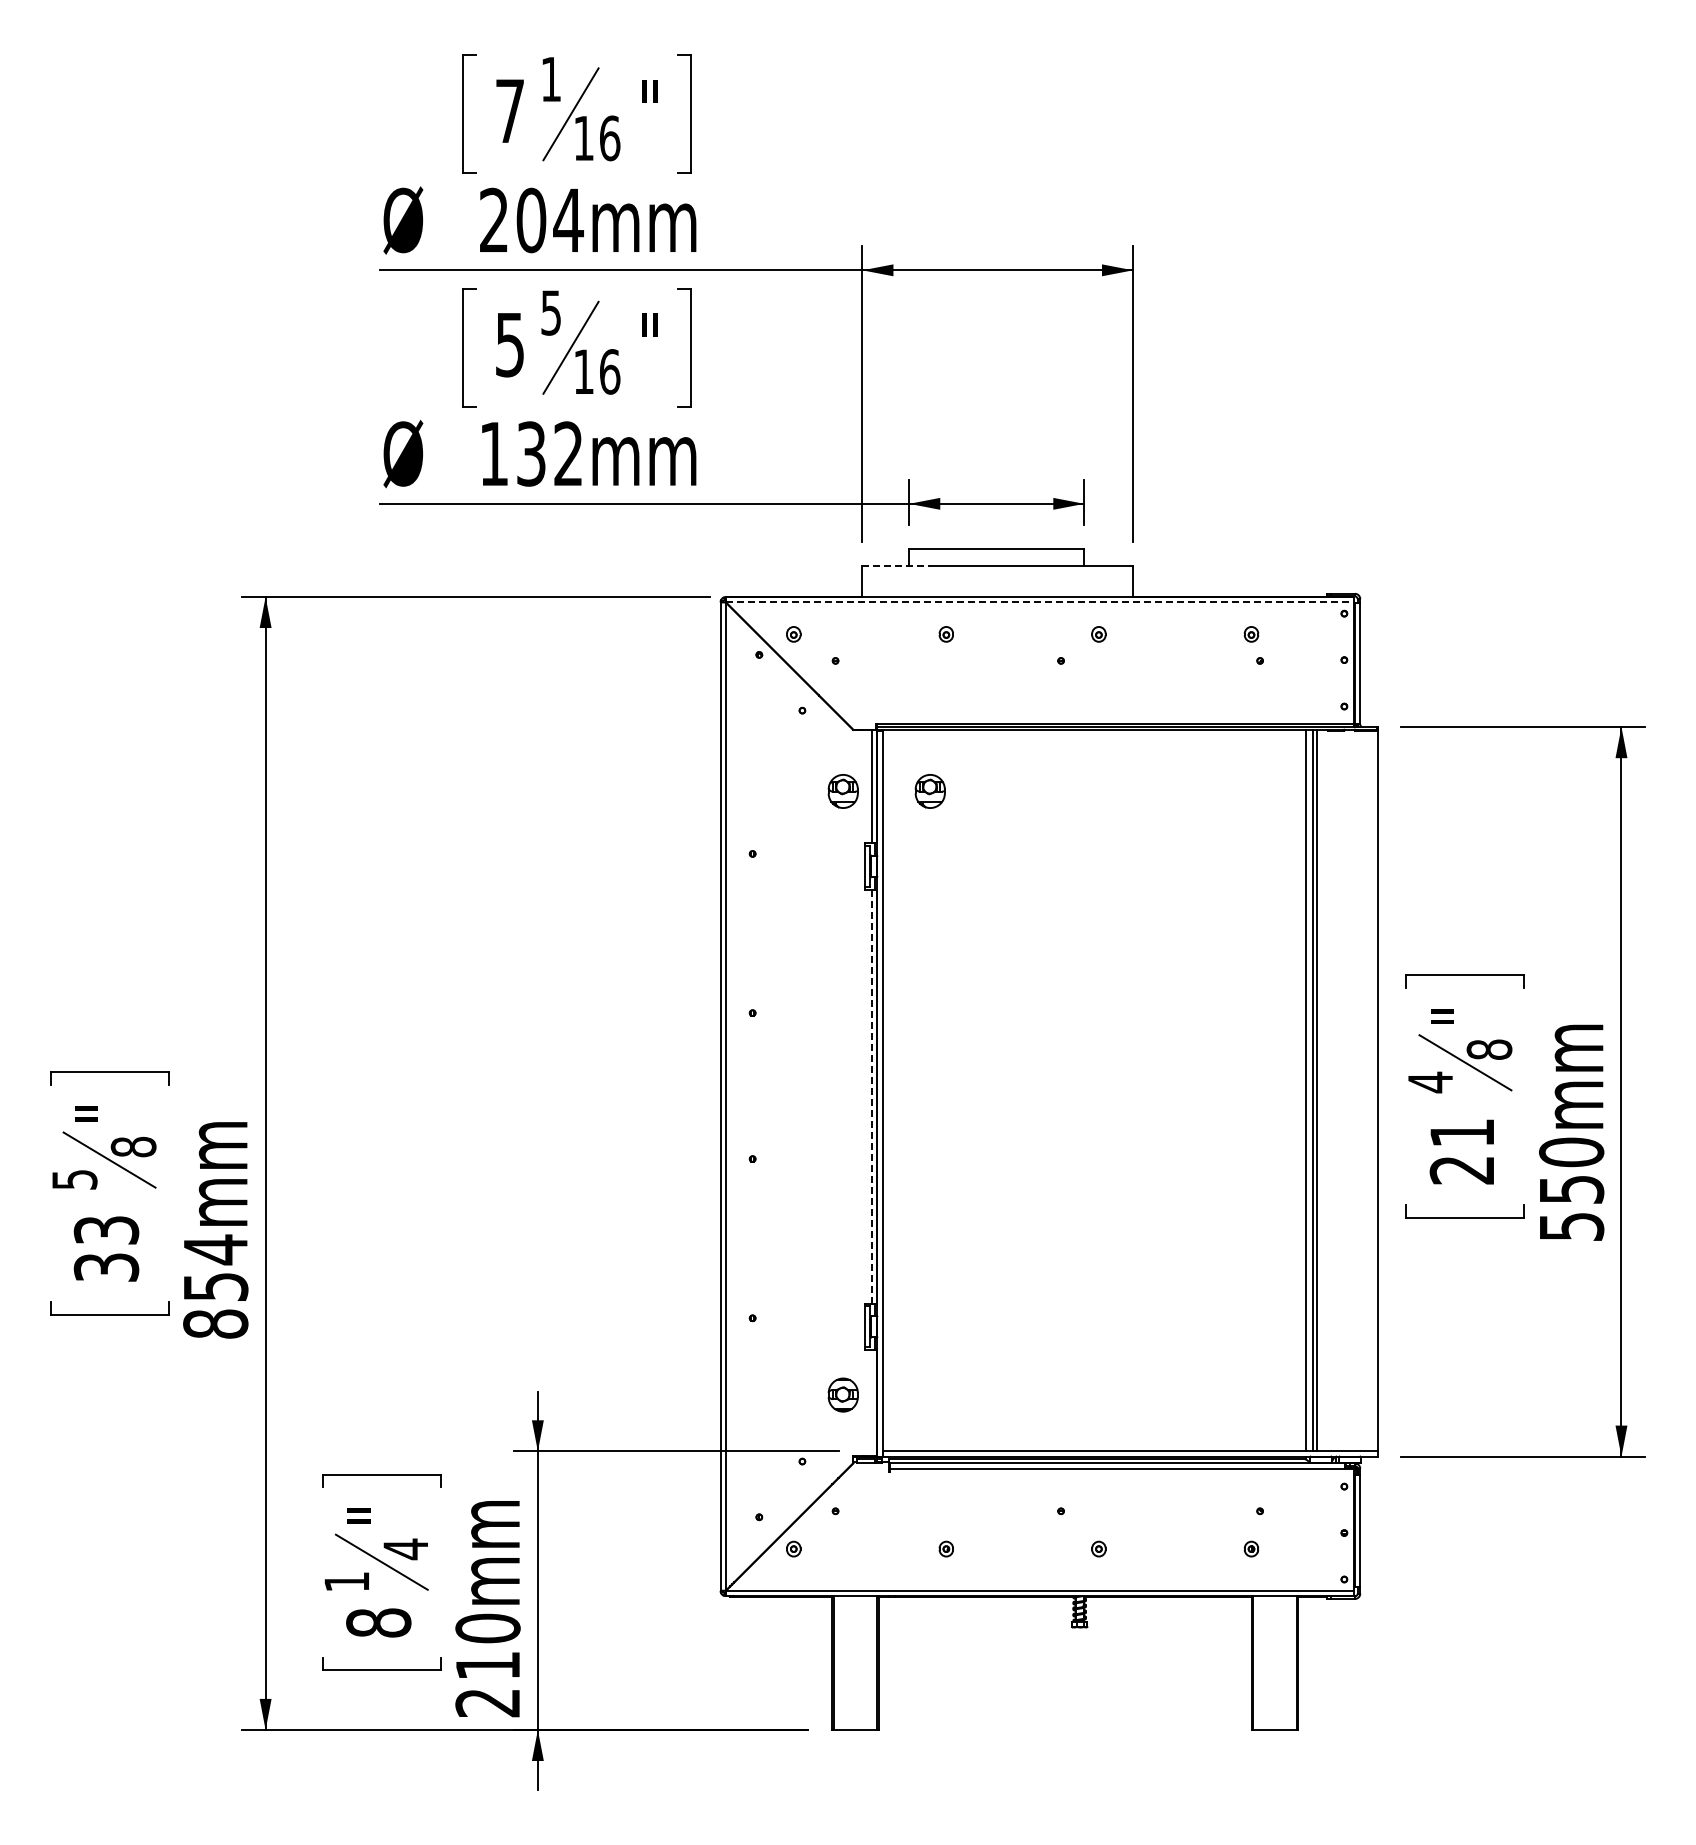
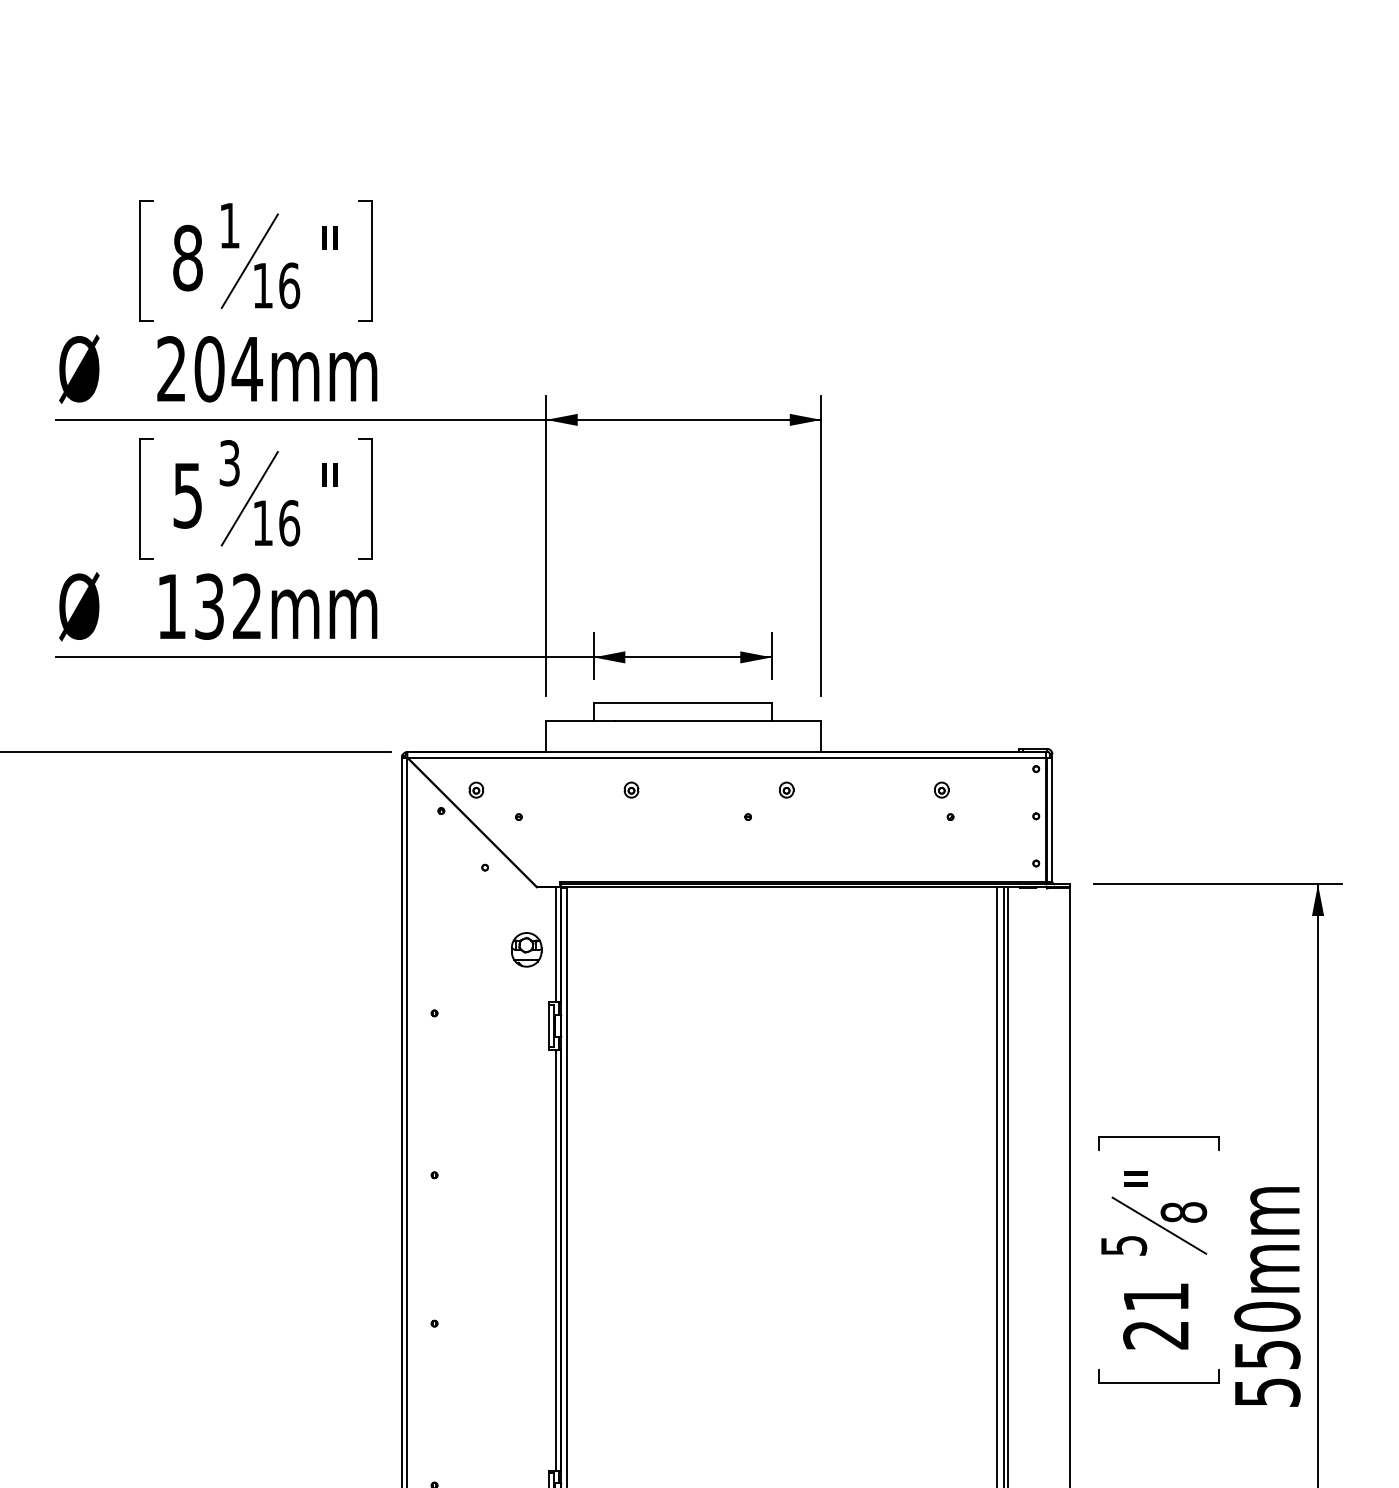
text: (509, 110) -> (187, 257), 7 -> 8
text: (551, 312) -> (229, 462), 5 -> 3
line: (896, 566) -> (580, 721), dashed -> solid
line: (1040, 602) -> (727, 757), dashed -> solid
part: (929, 791) -> (614, 949), removed
text: (1430, 1082) -> (1123, 1245), 4 -> 5
line: (871, 1096) -> (555, 1260), dashed -> solid

